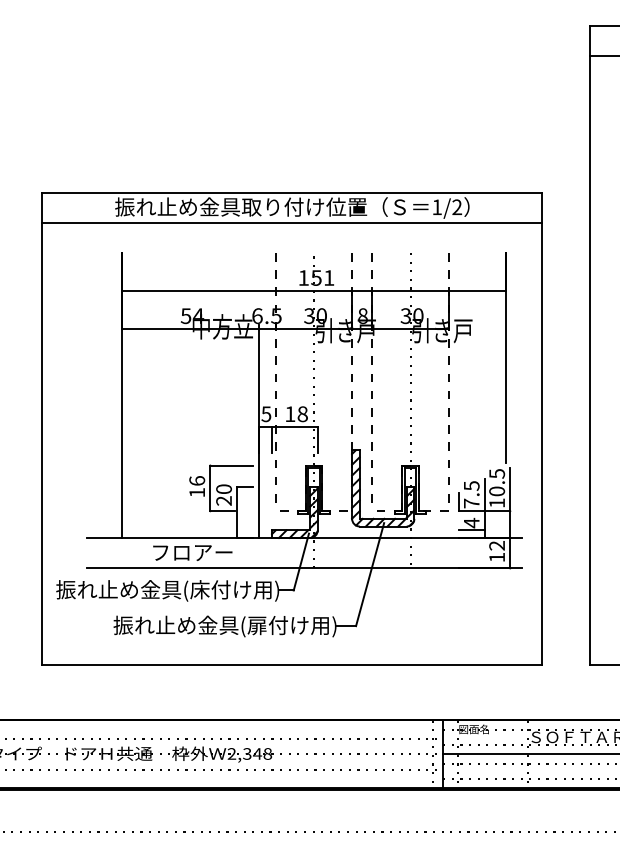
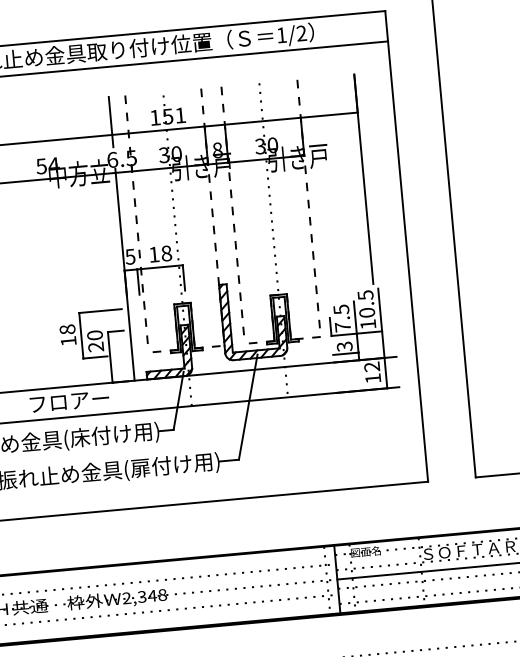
line: (259, 278) -> (111, 122), added
text: (196, 480) -> (66, 329), 16 -> 18
text: (471, 522) -> (344, 346), 4 -> 3

